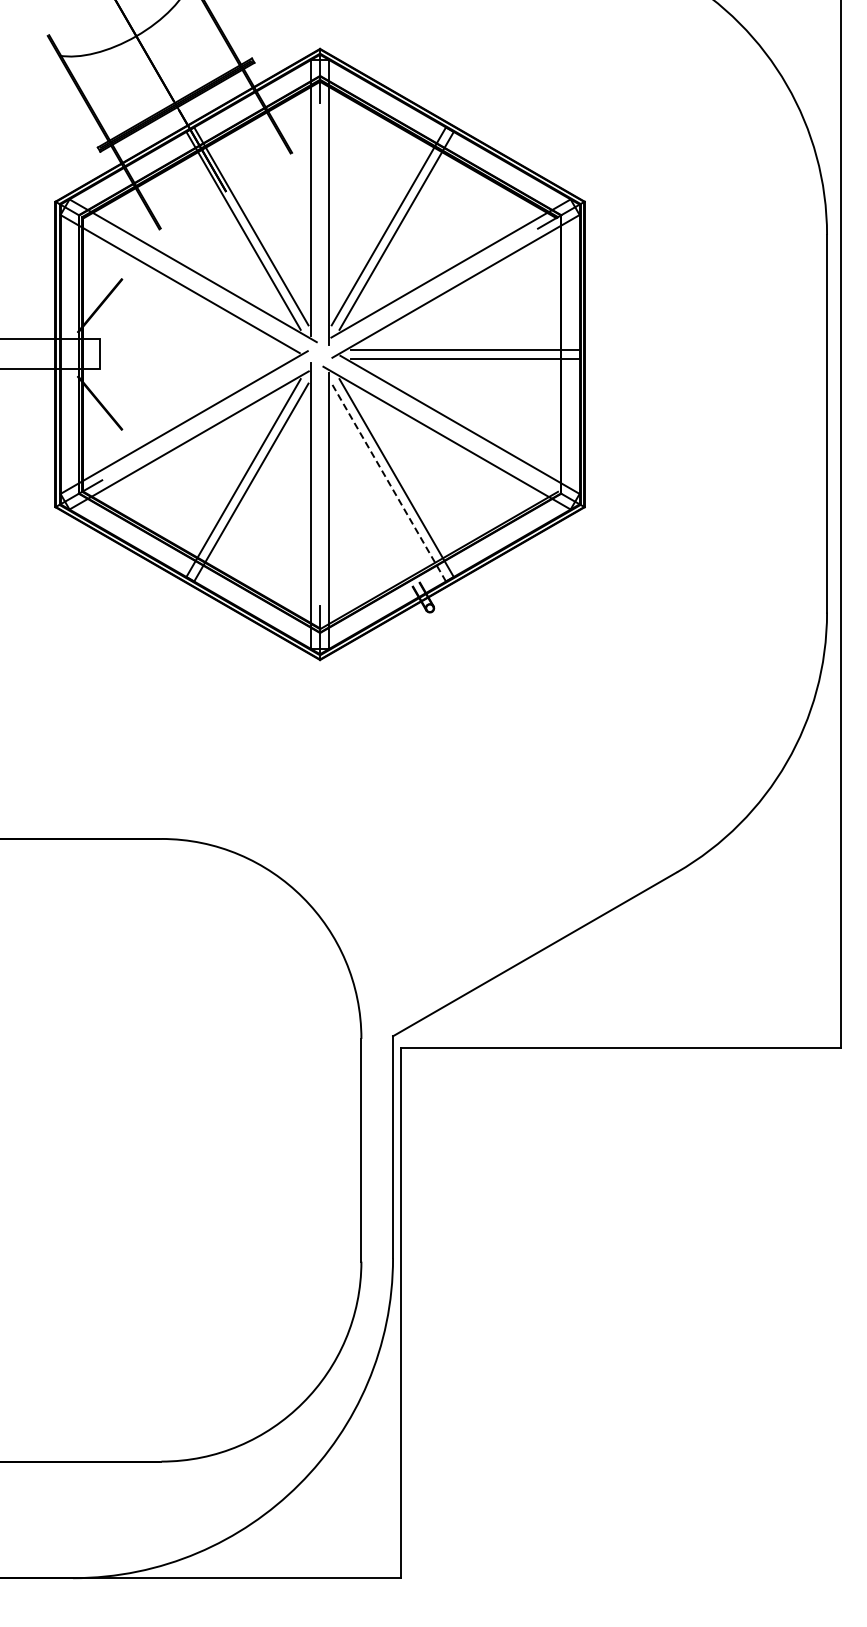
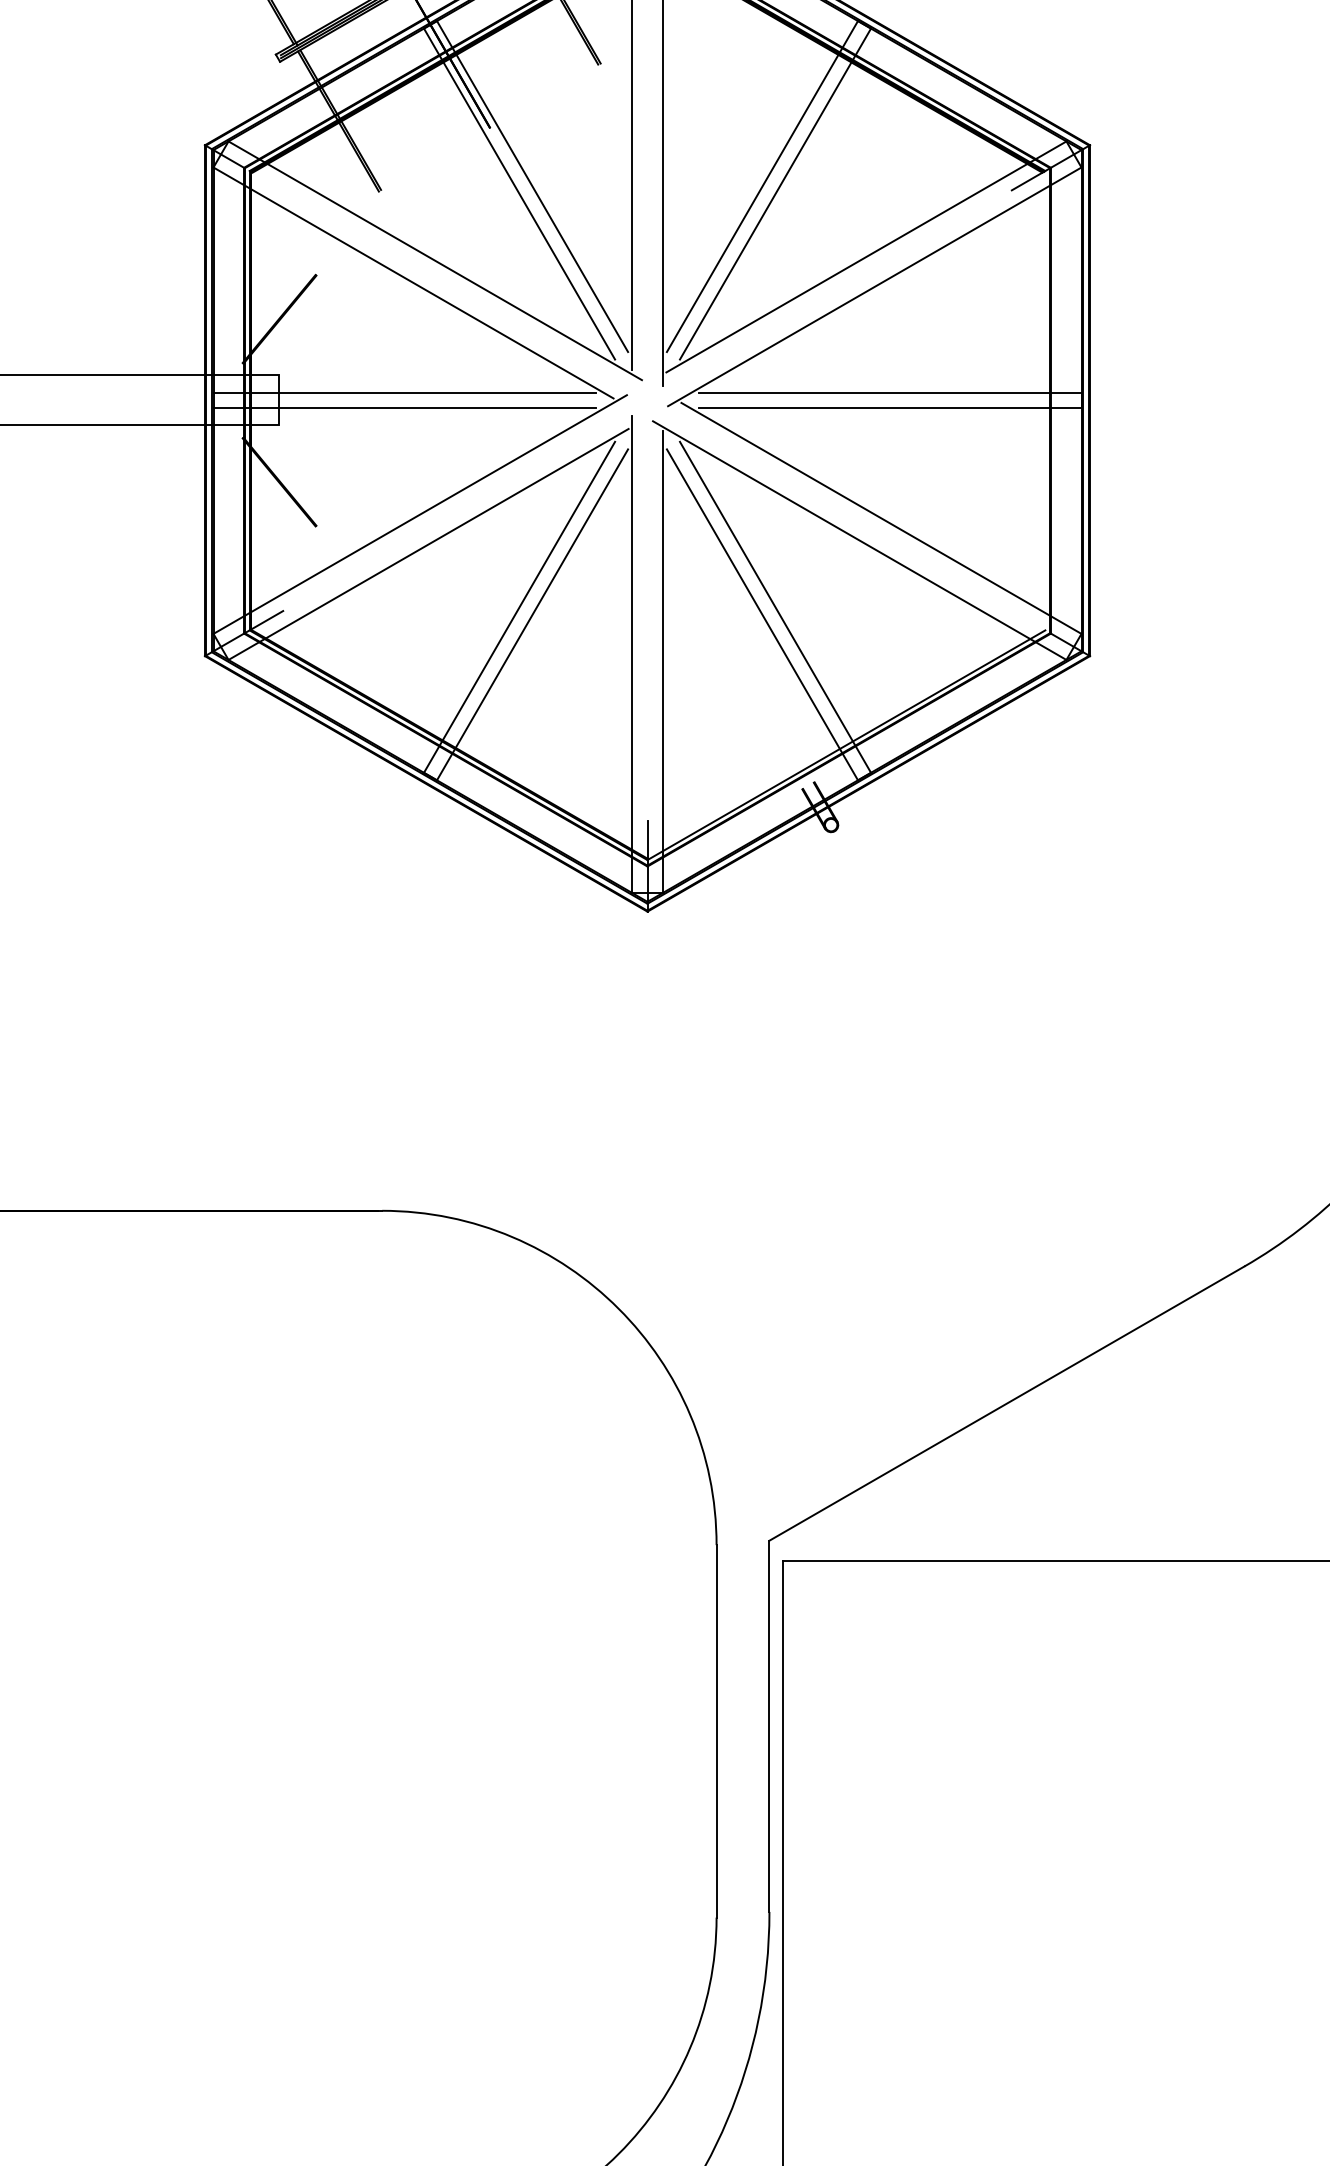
line: (174, 349) -> (404, 392), added
line: (174, 358) -> (404, 407), added
line: (388, 482) -> (761, 614), dashed -> solid

